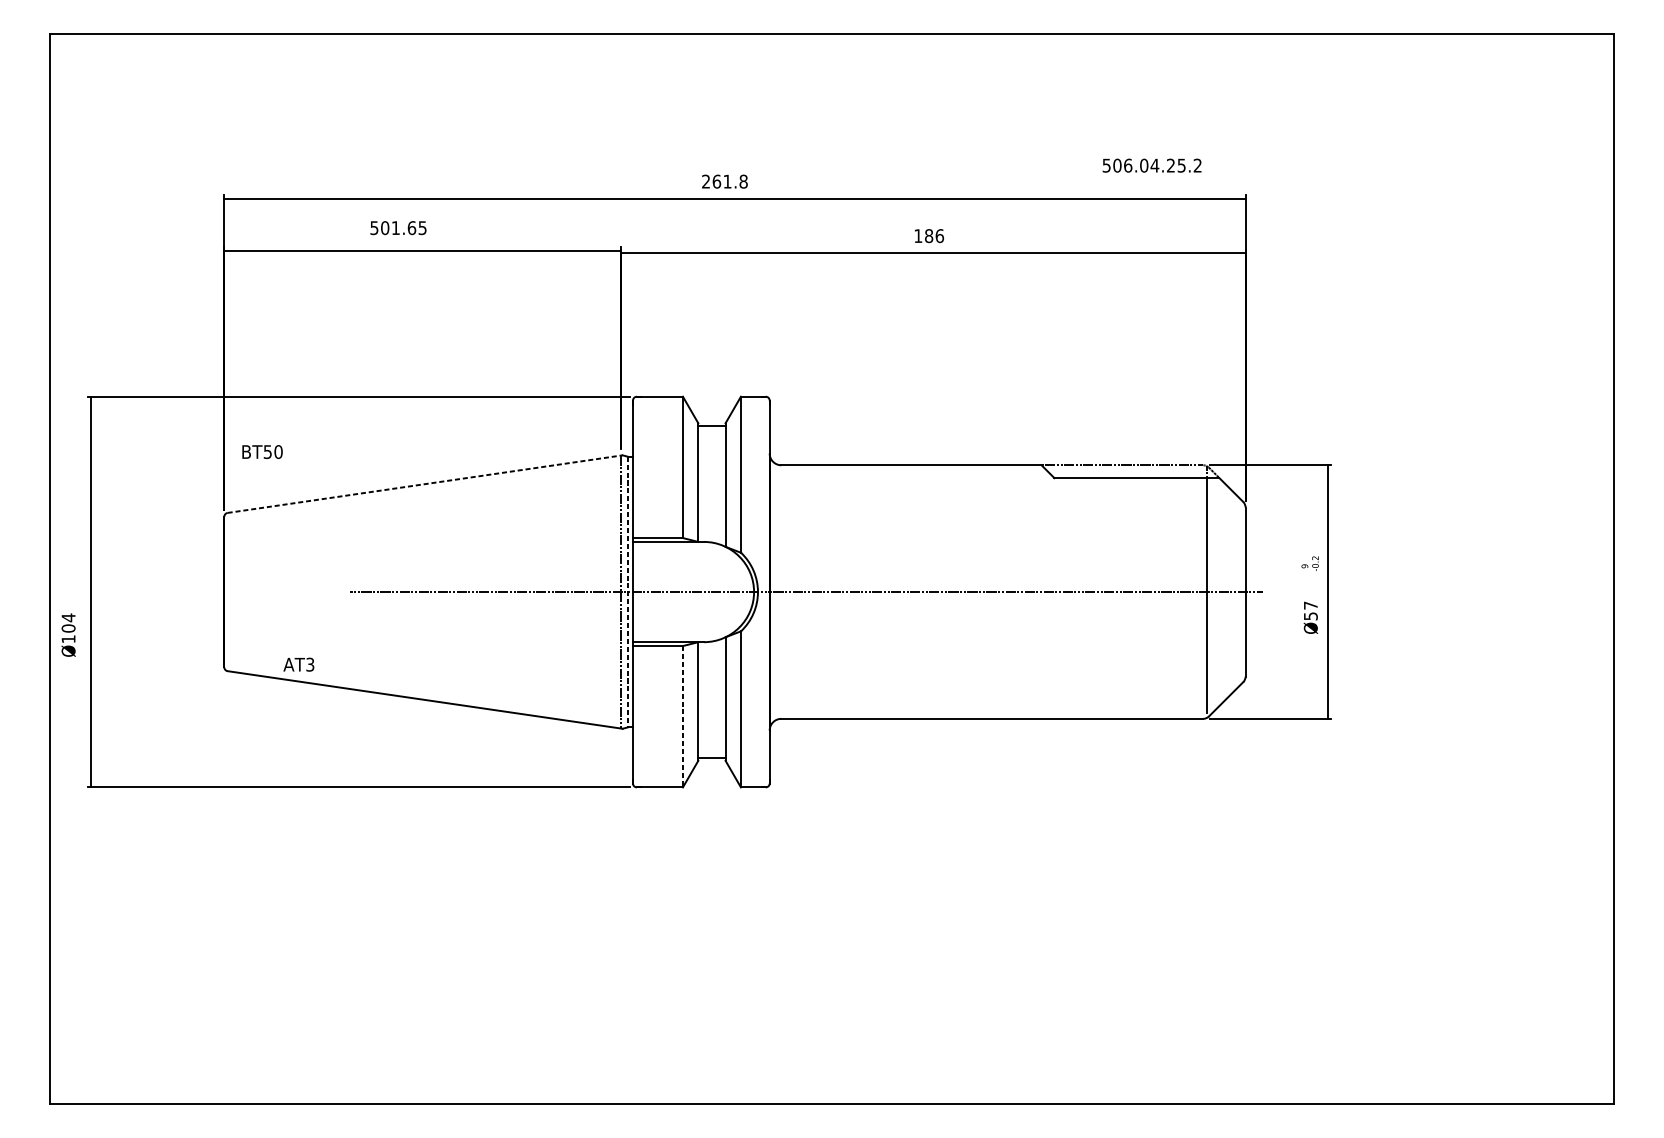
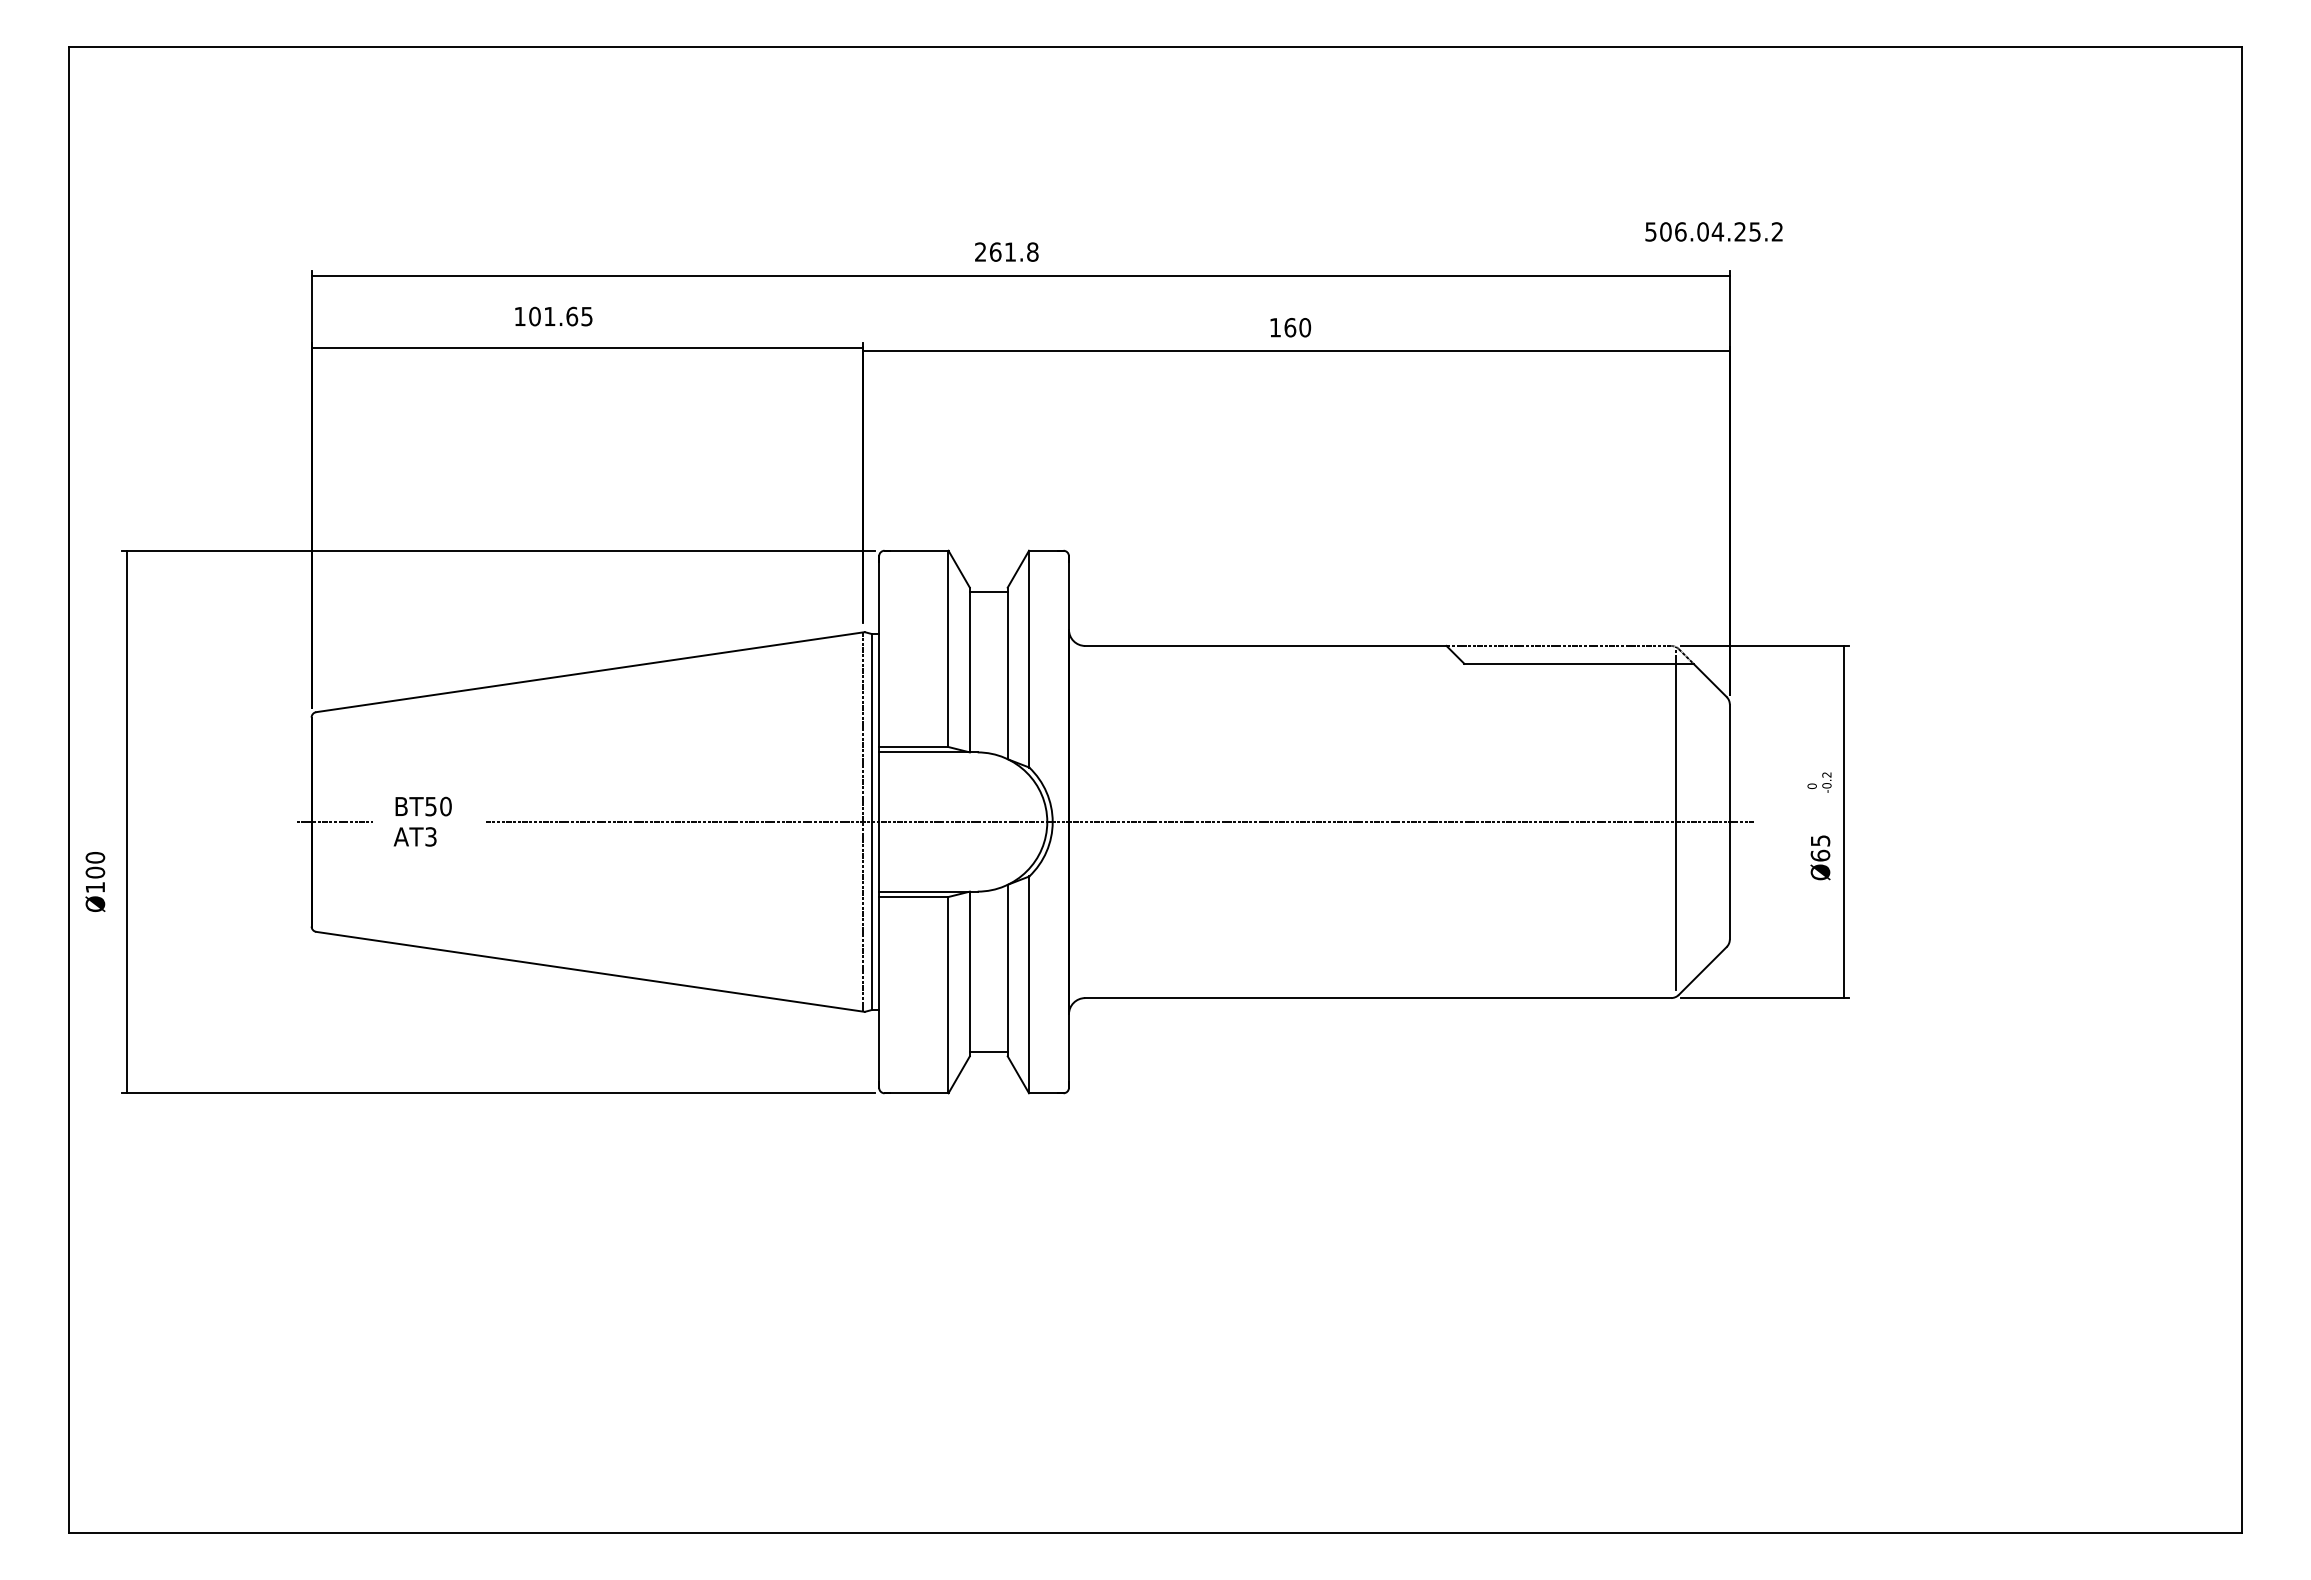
text: (1151, 165) -> (1713, 231), moved
text: (374, 228) -> (519, 316), 501.65 -> 101.65
text: (934, 235) -> (1297, 327), 186 -> 160
text: (262, 451) -> (423, 806), moved
line: (425, 484) -> (591, 672), dashed -> solid
text: (1304, 566) -> (1811, 786), 9 -> 0
line: (240, 592) -> (334, 822), added
line: (627, 592) -> (871, 822), dashed -> solid
text: (1310, 611) -> (1820, 848), Ø57 -> Ø65
text: (68, 617) -> (95, 857), Ø104 -> Ø100
text: (298, 664) -> (414, 836), moved
line: (682, 716) -> (948, 995), dashed -> solid

